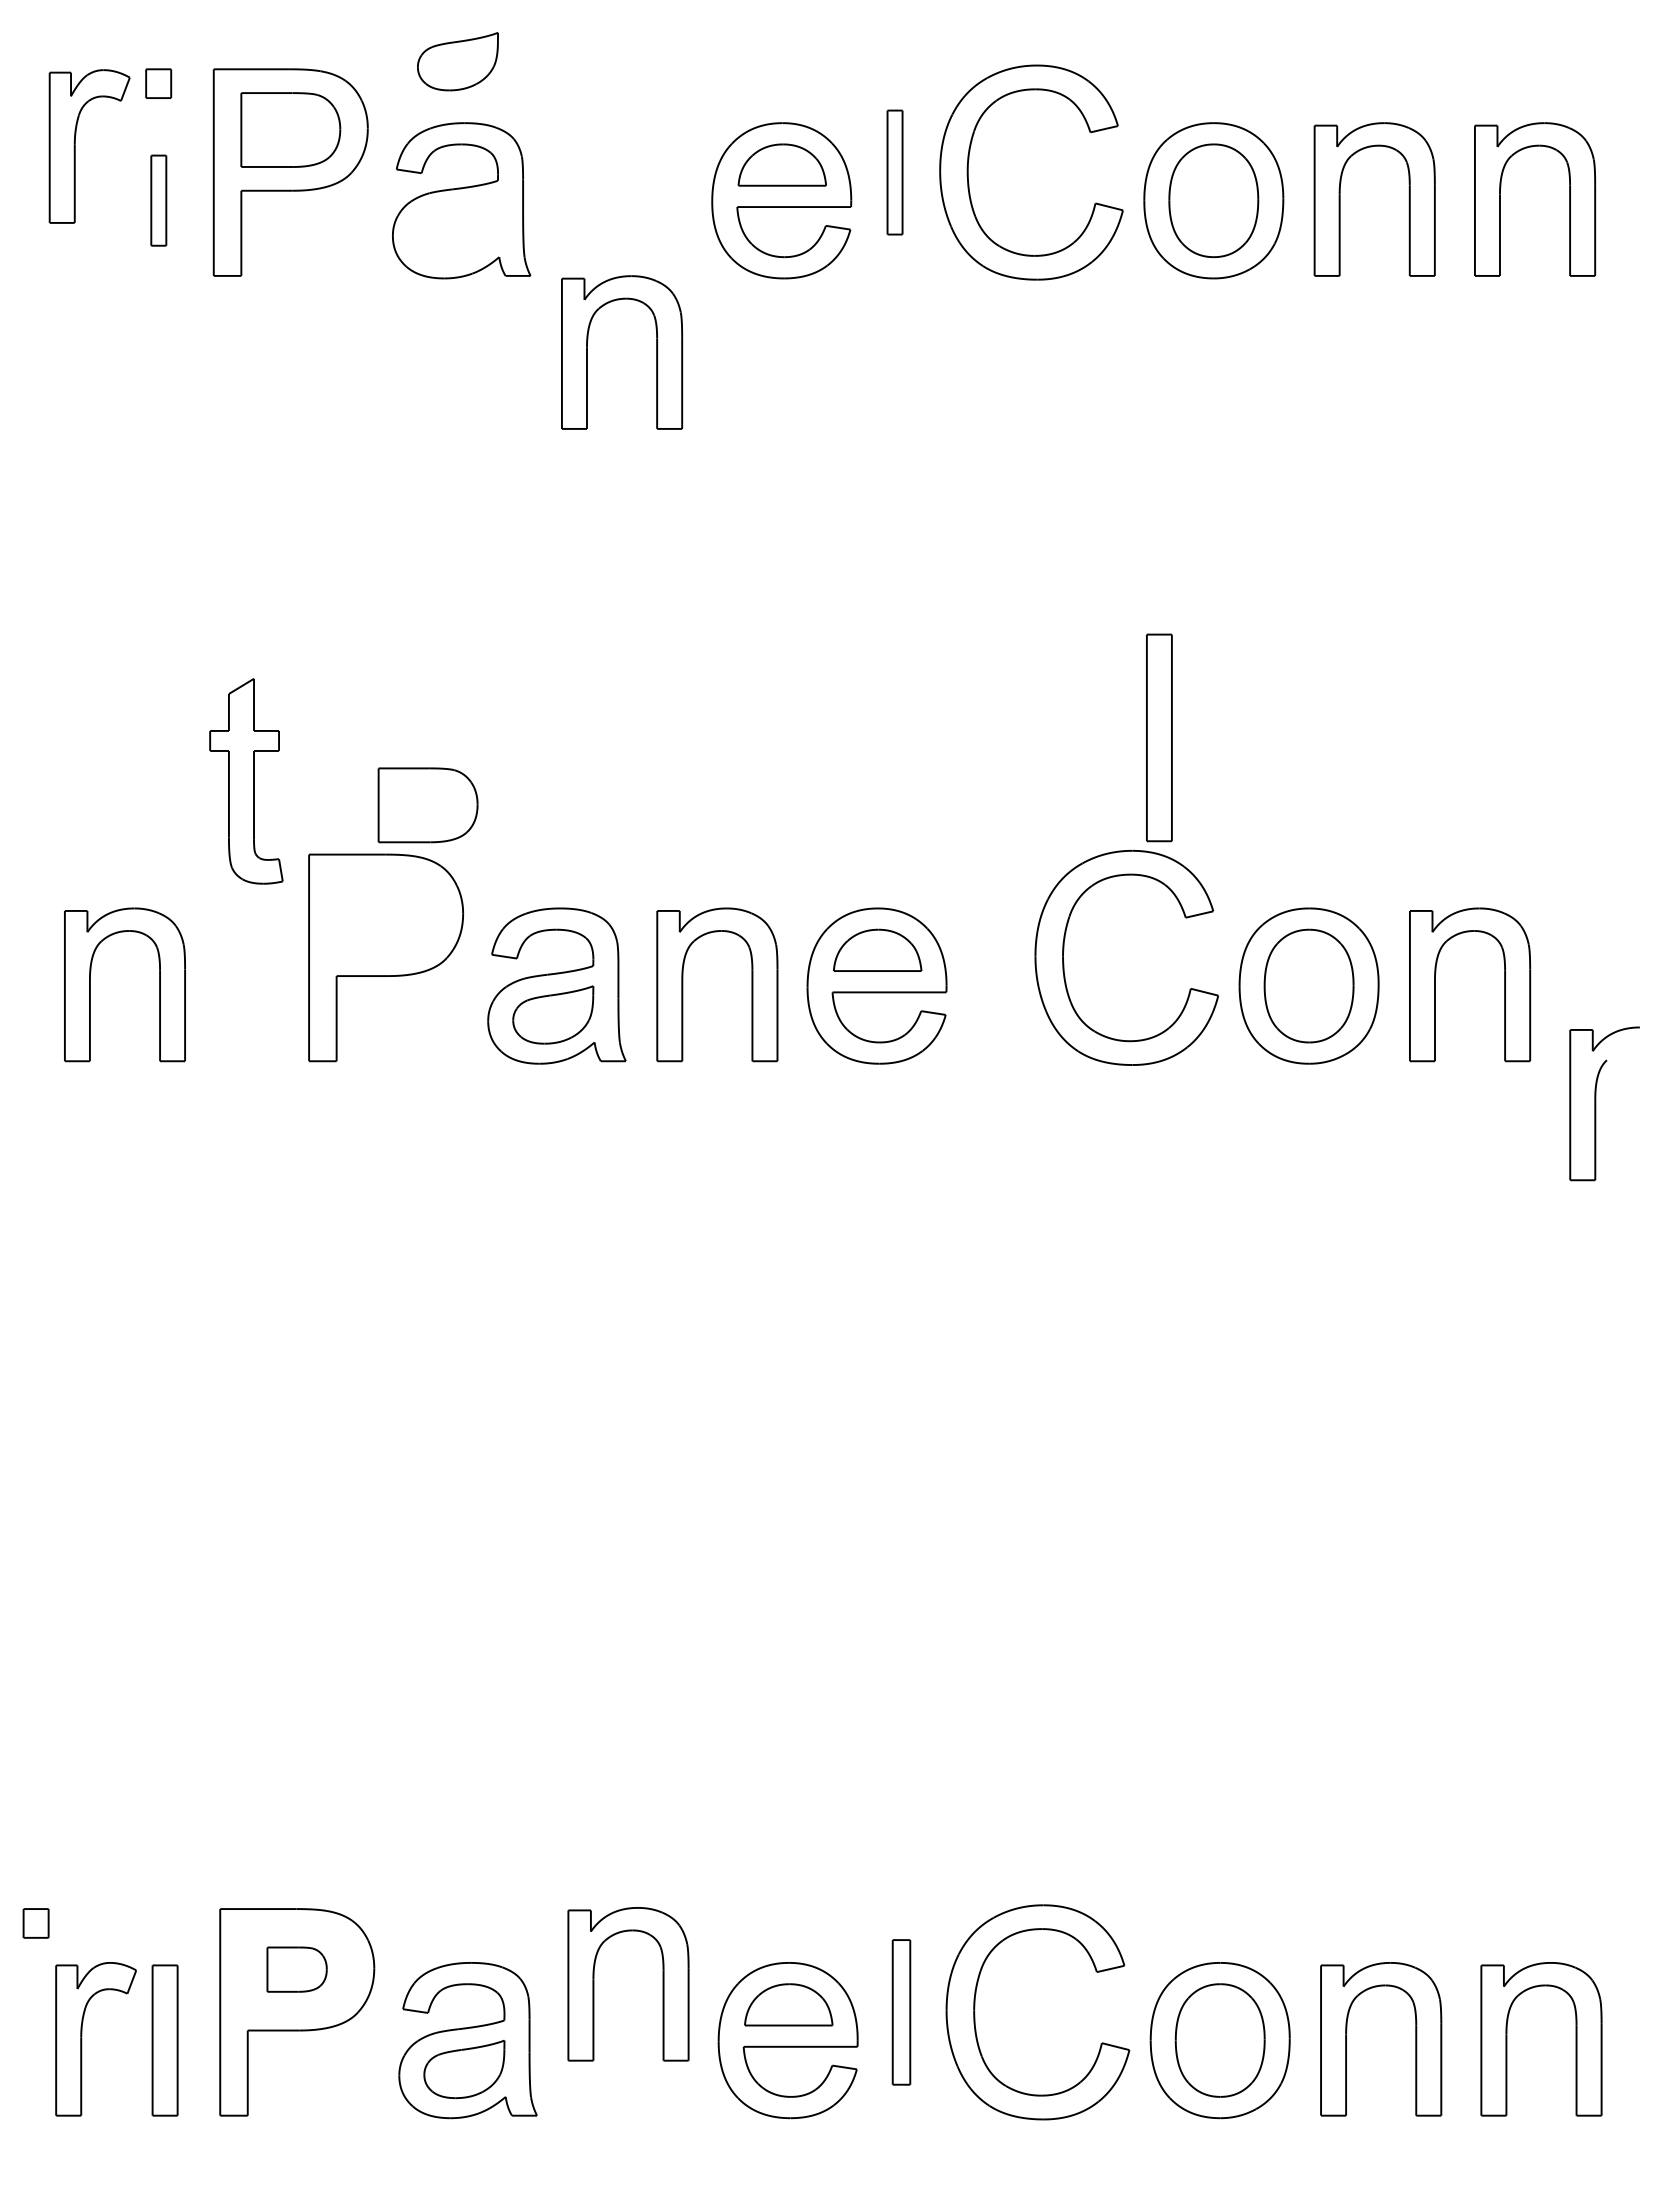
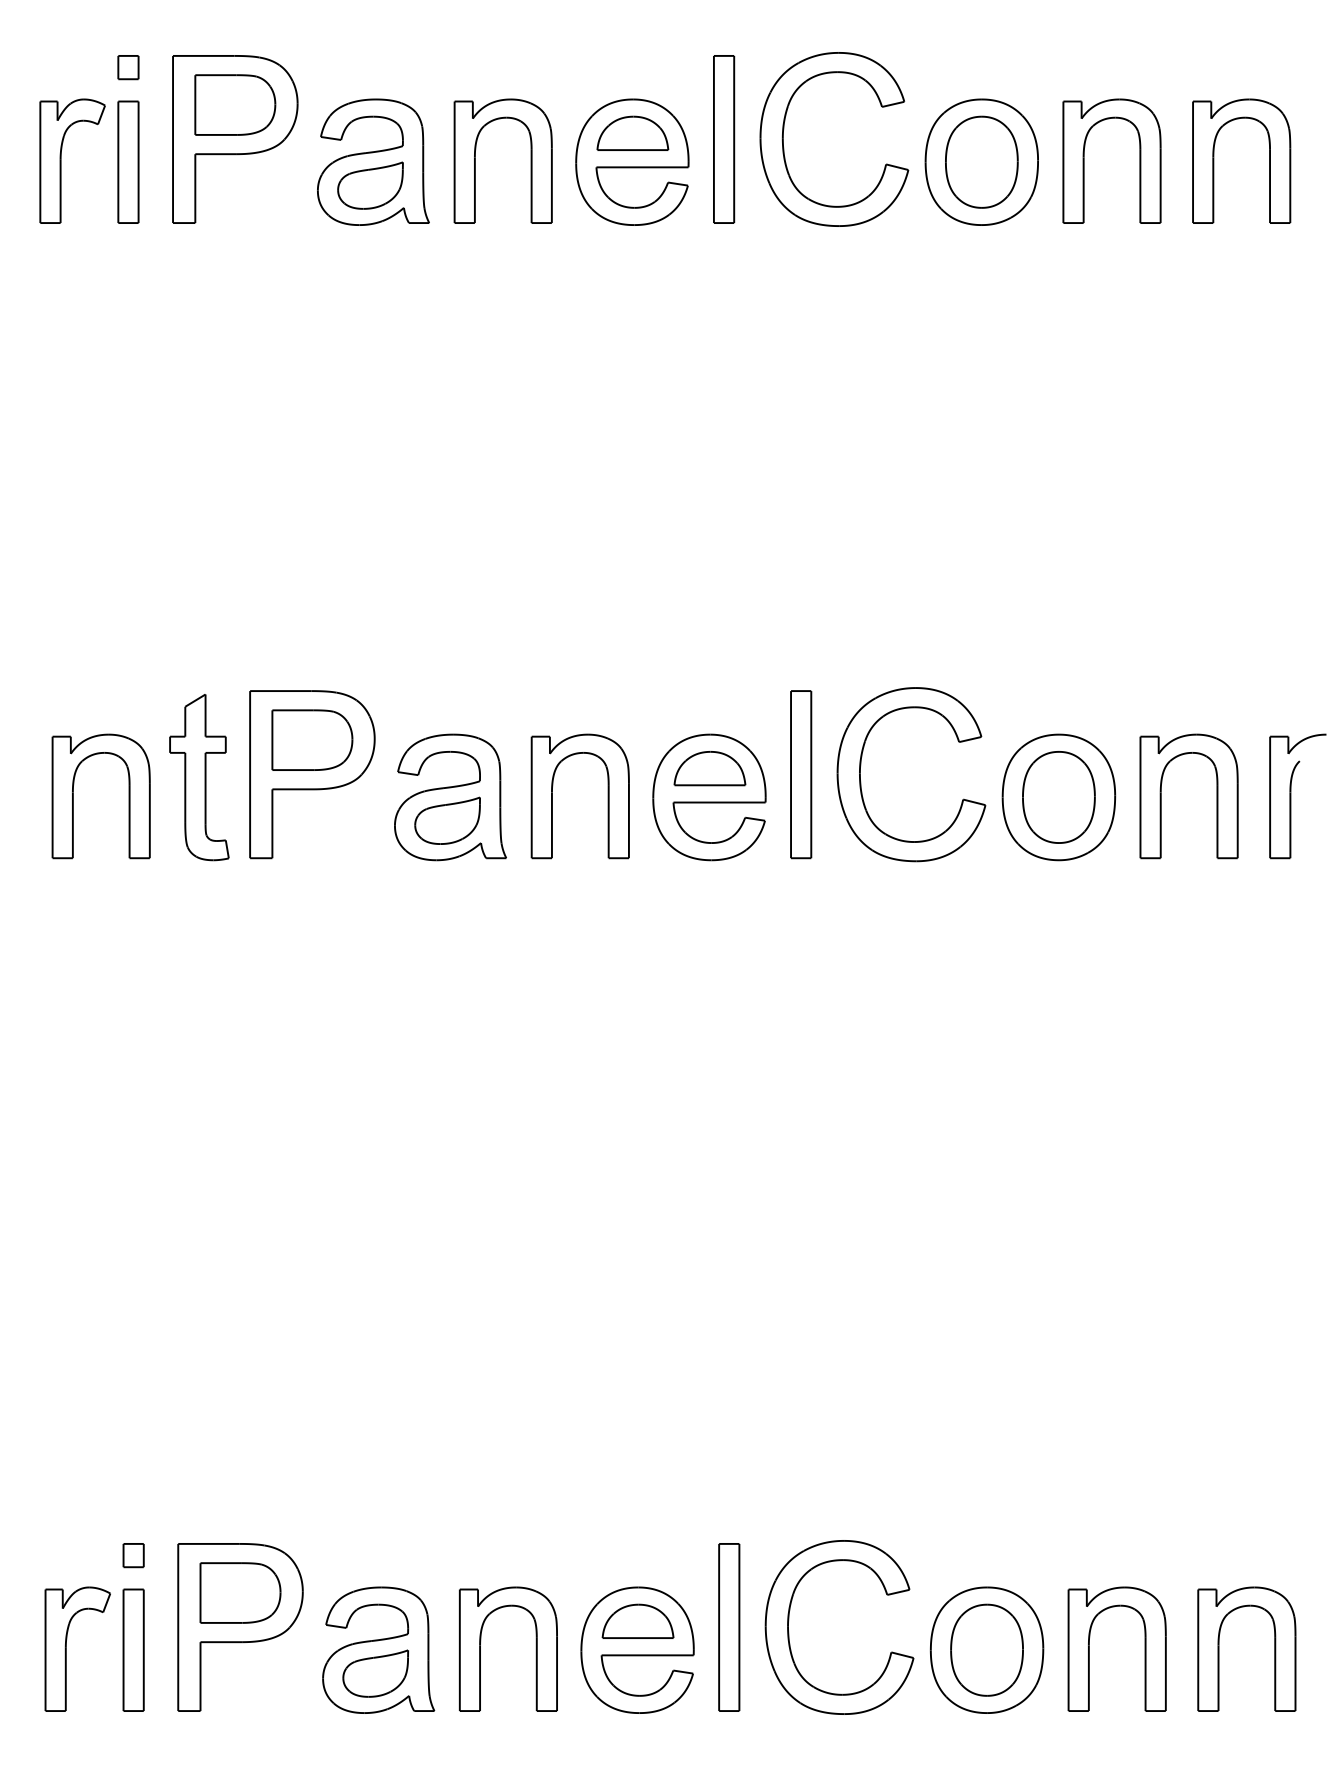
part: (457, 61) -> (370, 185), moved
part: (75, 146) -> (61, 161), moved
part: (894, 172) -> (723, 139), size x1.67
part: (158, 200) -> (128, 162), size x1.67
part: (656, 352) -> (531, 161), moved
part: (1159, 737) -> (801, 774), moved
part: (246, 781) -> (199, 777), moved
part: (427, 805) -> (311, 740), moved
part: (1596, 1103) -> (1291, 796), moved
part: (35, 1923) -> (133, 1555), moved
part: (296, 1969) -> (239, 1592), size x1.67
part: (594, 1984) -> (480, 1649), moved
part: (901, 2012) -> (729, 1627), size x1.43

